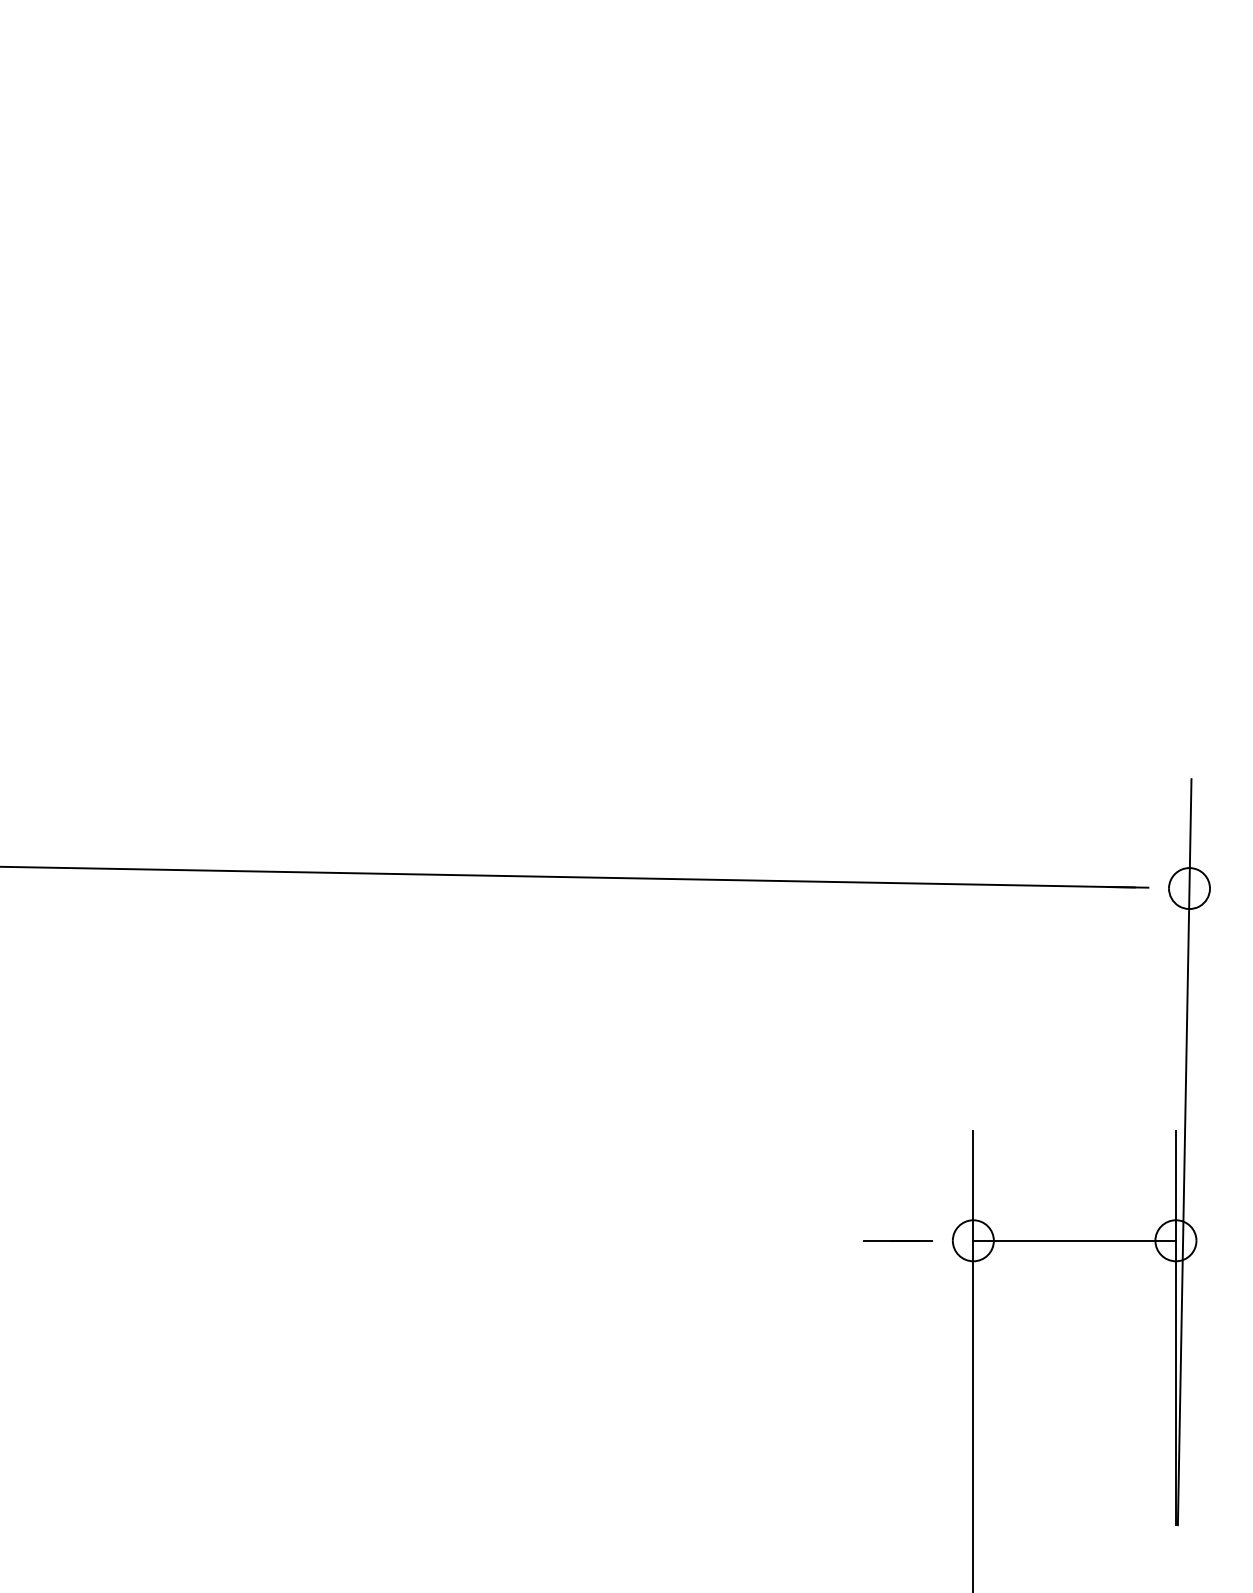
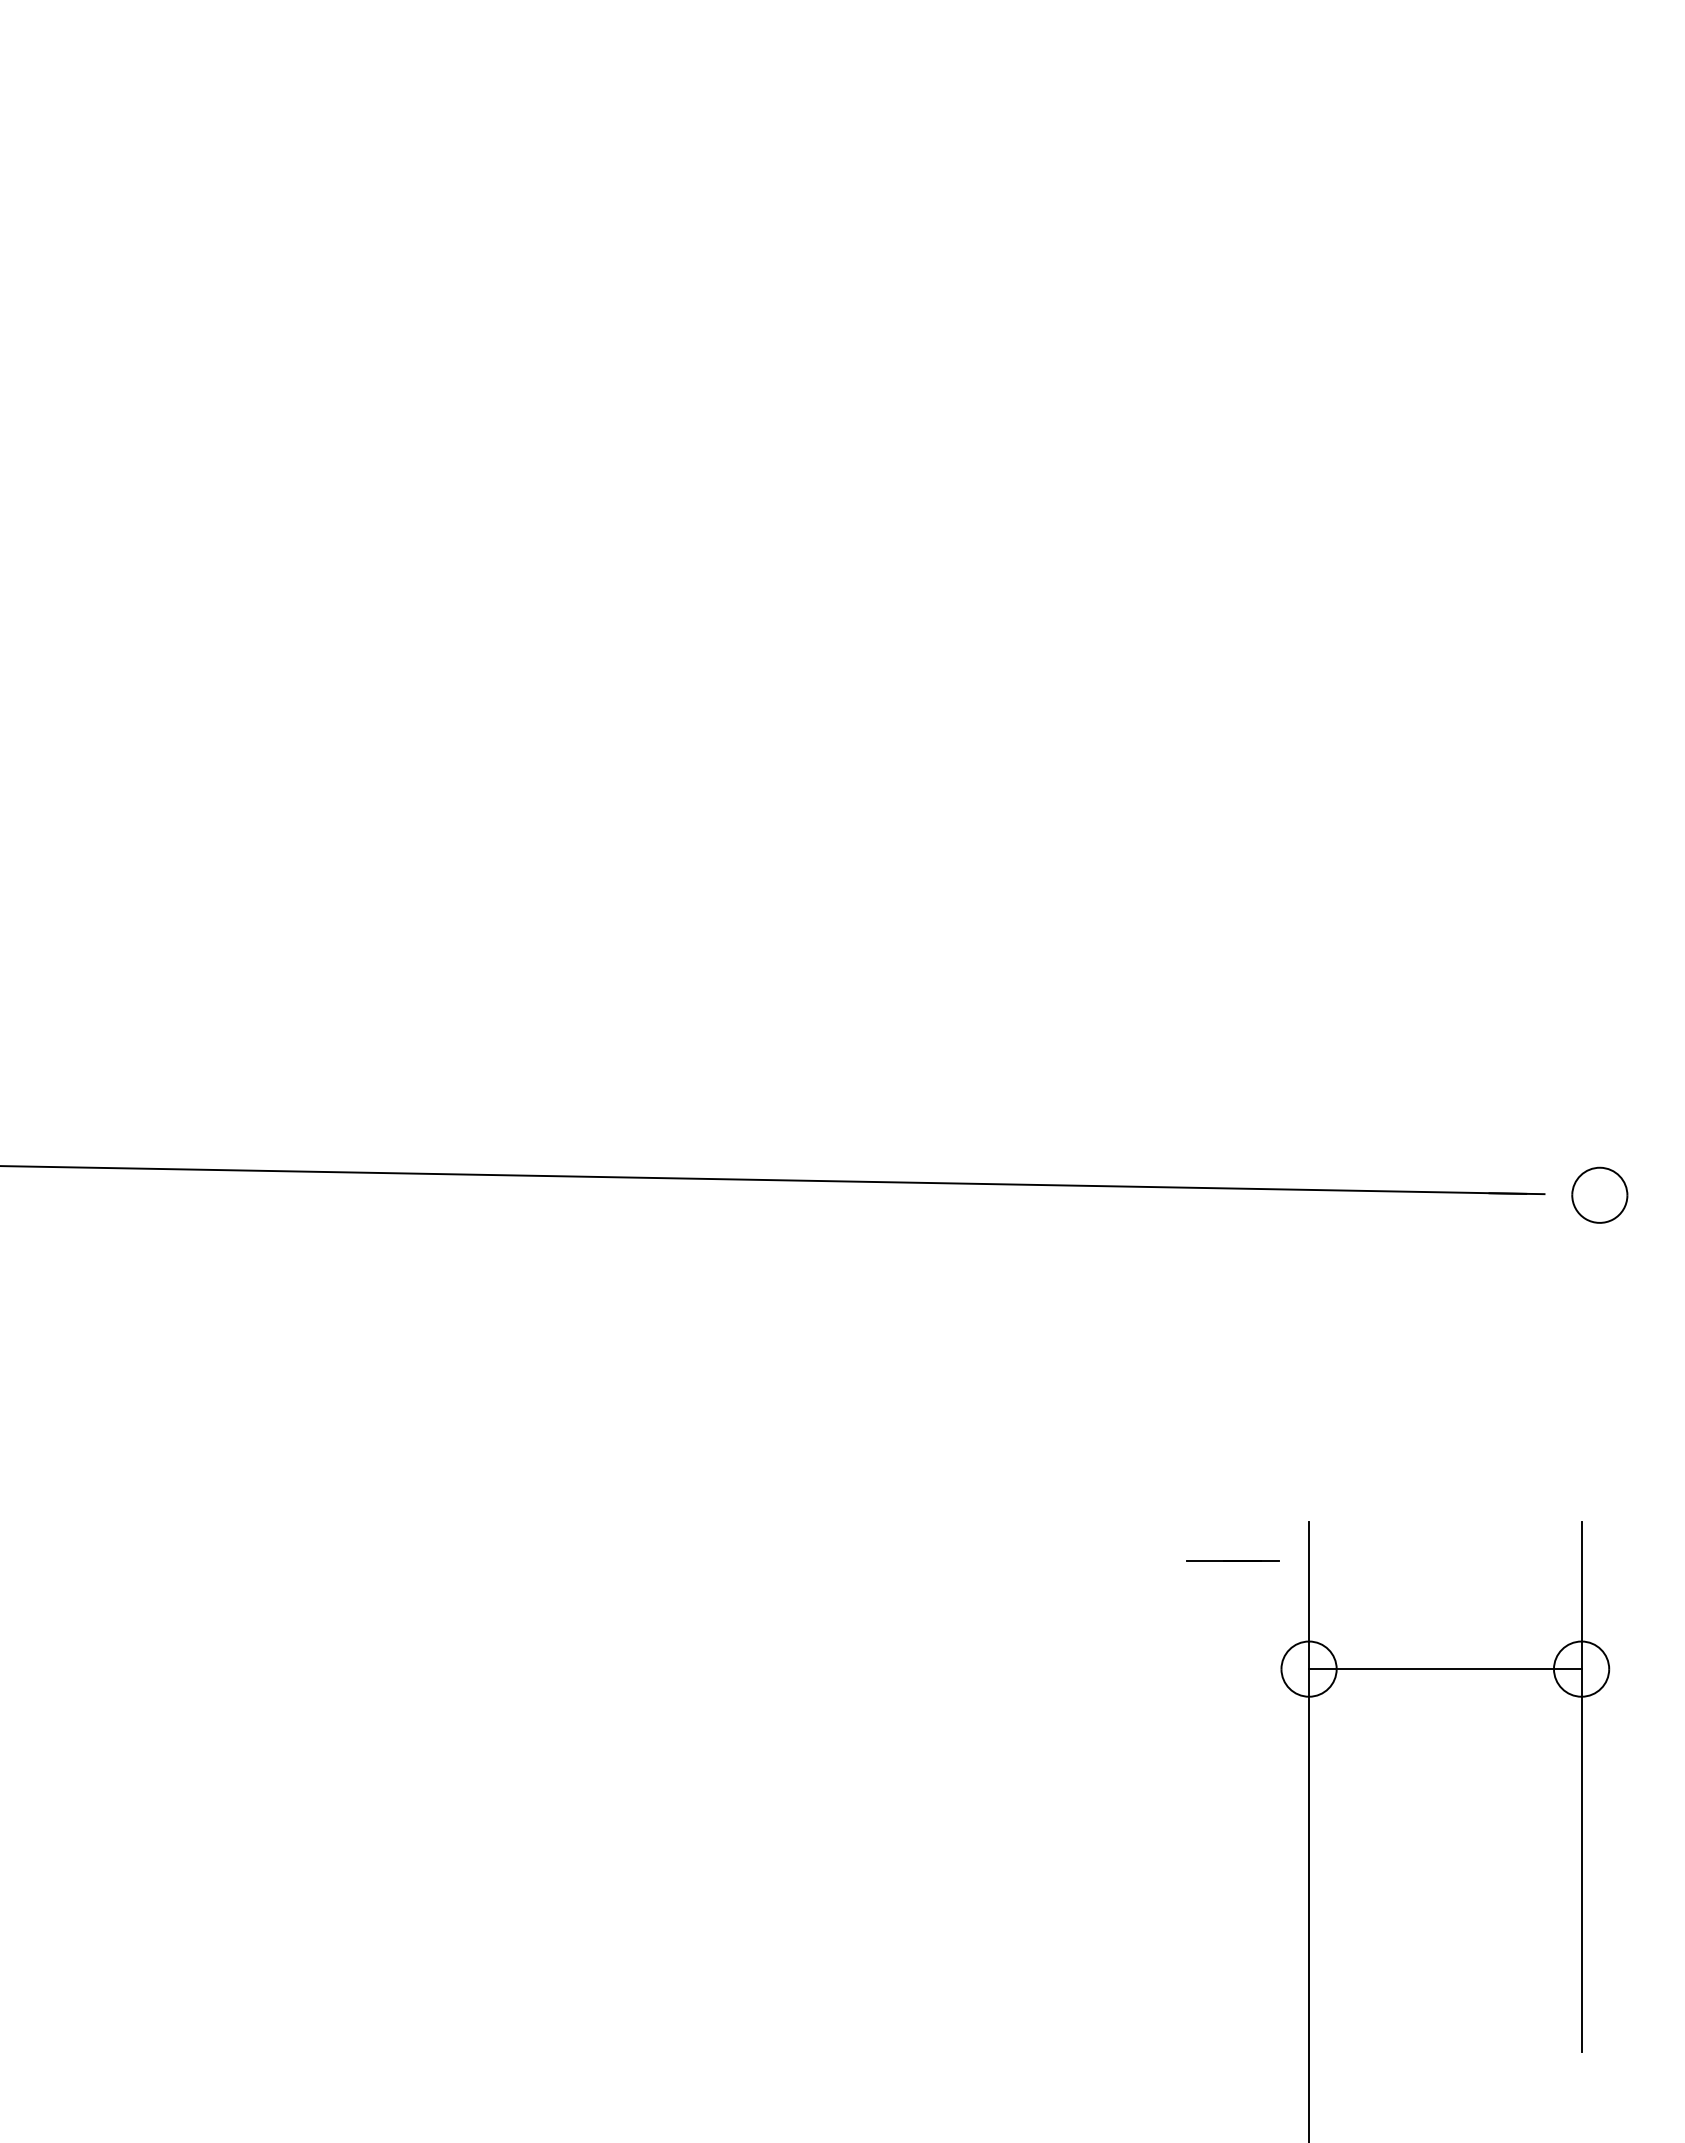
line: (1184, 1151) -> (1593, 1549), removed
line: (897, 1240) -> (1232, 1560), moved

